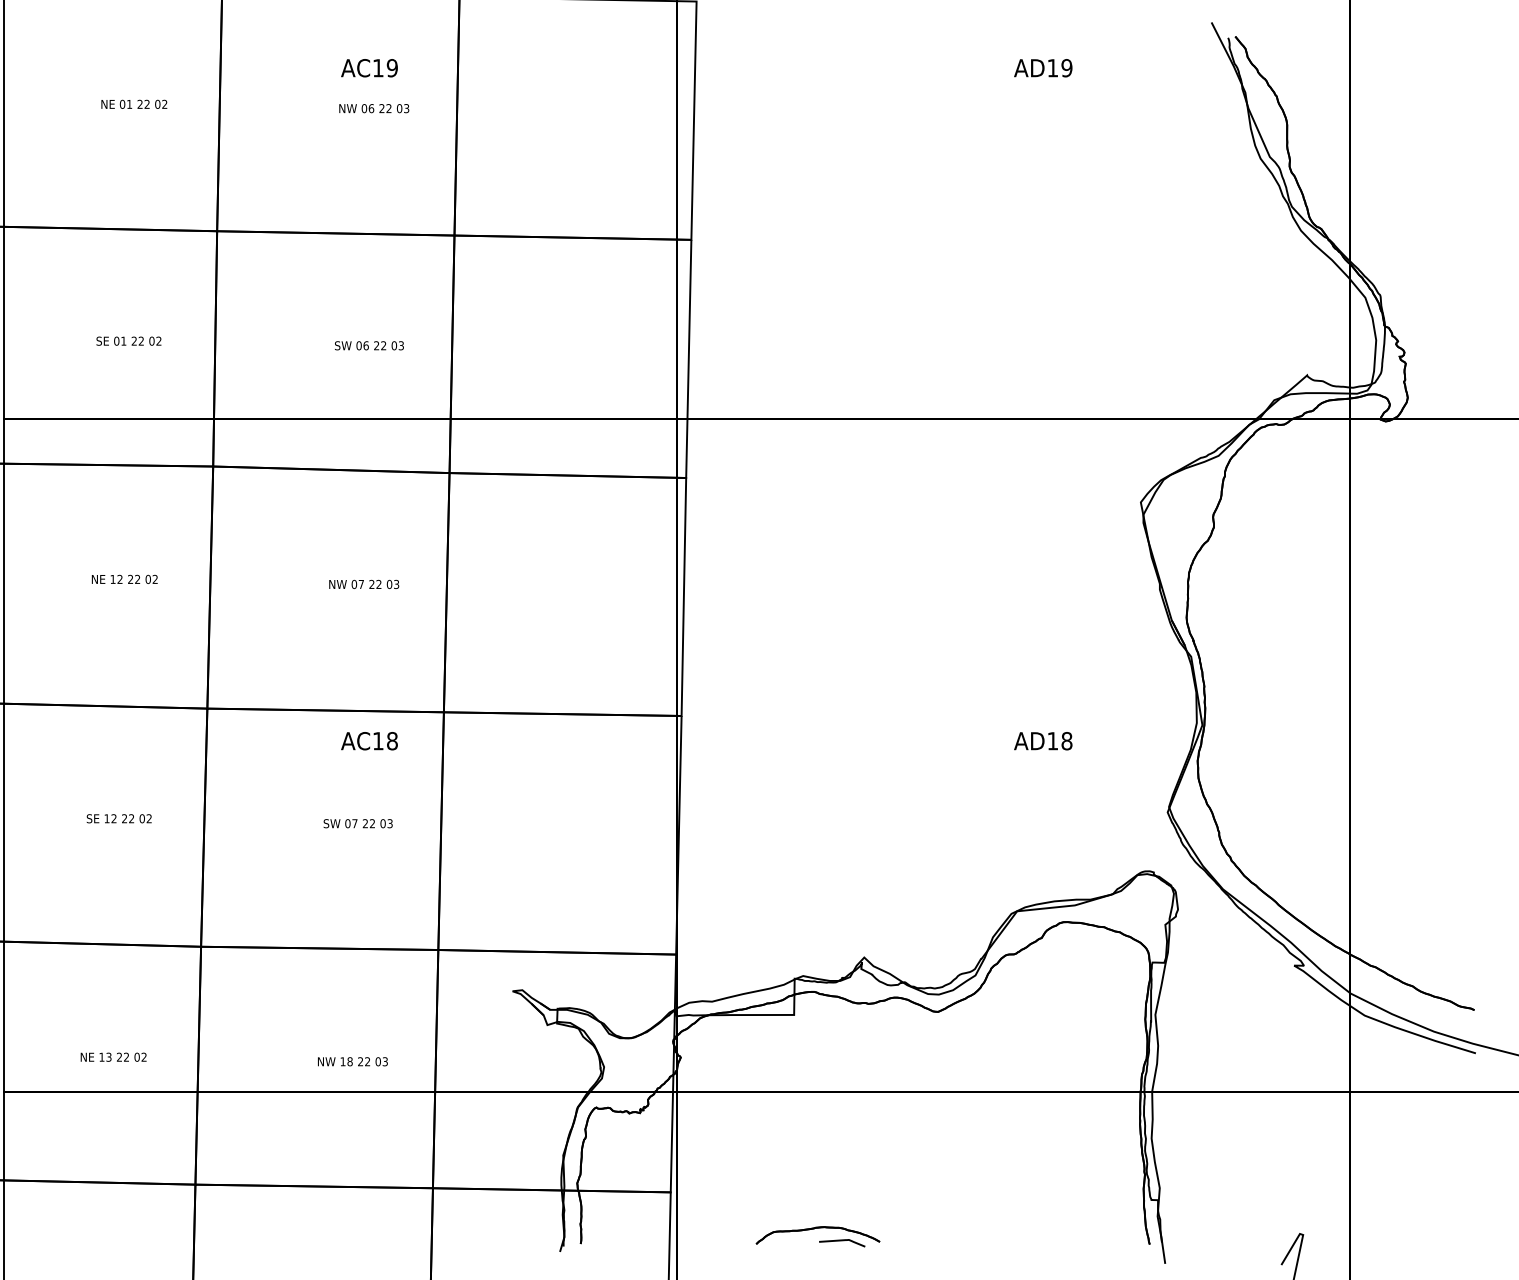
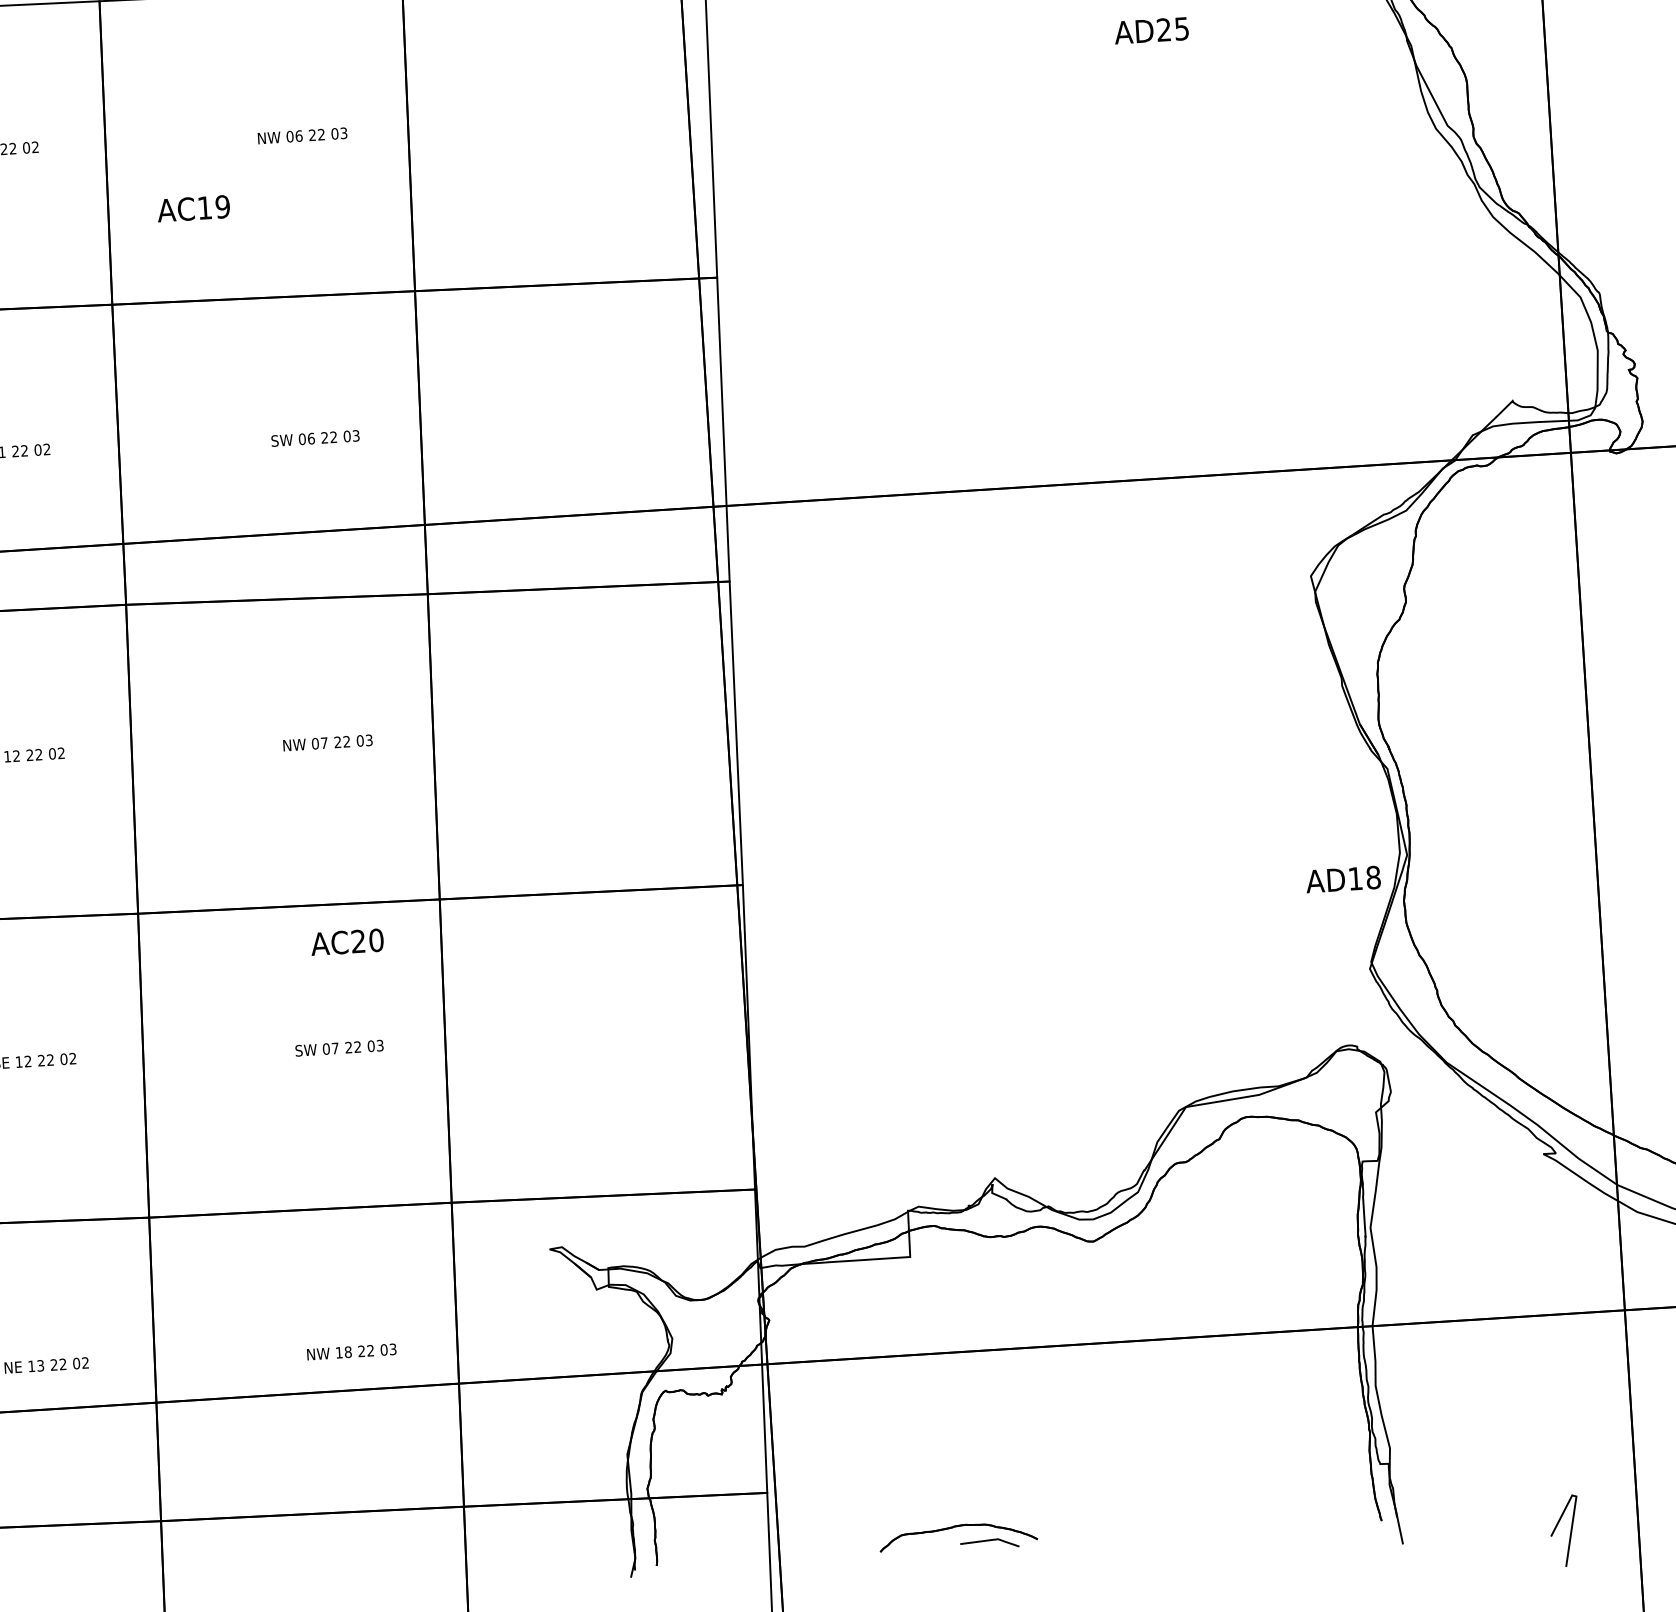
text: (369, 68) -> (193, 209), moved
text: (1059, 68) -> (1172, 29), AD19 -> AD25
text: (385, 741) -> (367, 941), AC18 -> AC20
text: (1043, 741) -> (1343, 879), moved

